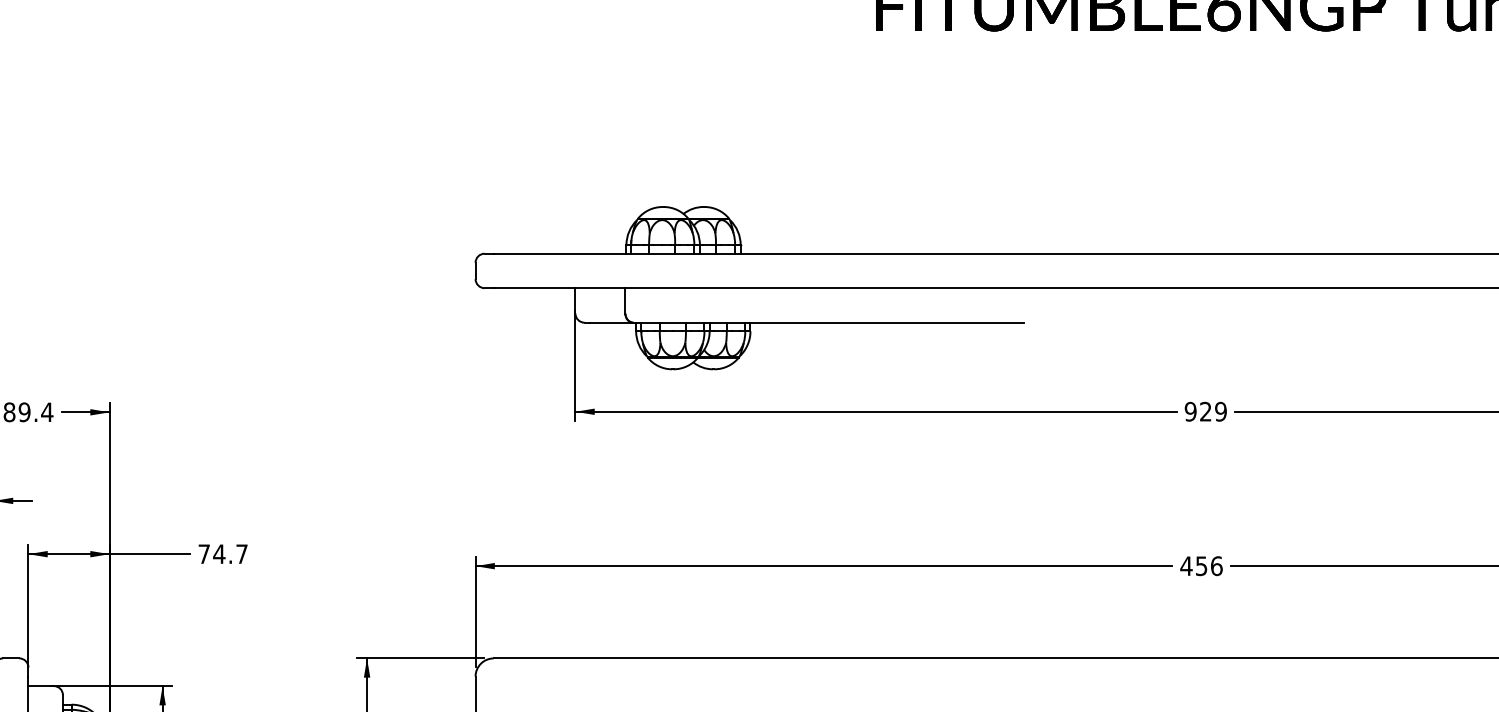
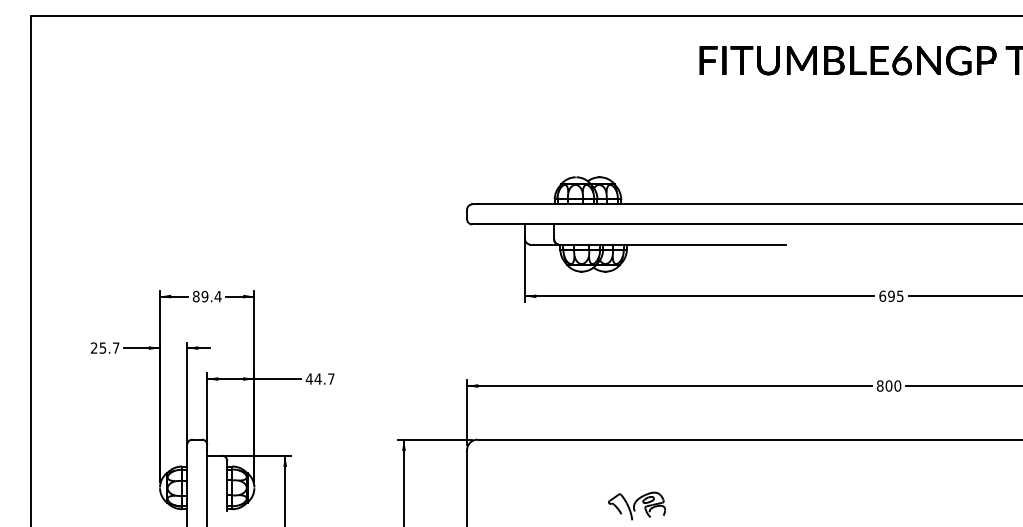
text: (1205, 412) -> (891, 296), 929 -> 695
text: (202, 553) -> (308, 378), 74.7 -> 44.7
text: (1200, 565) -> (888, 385), 456 -> 800

